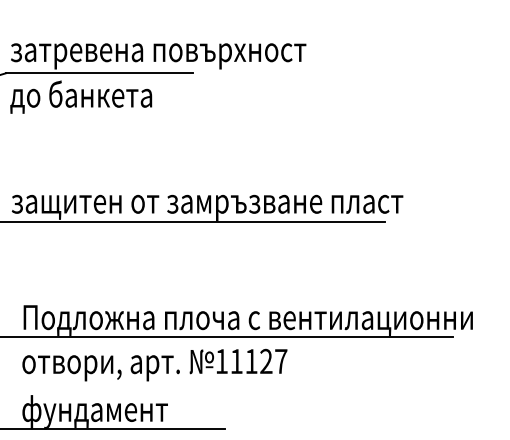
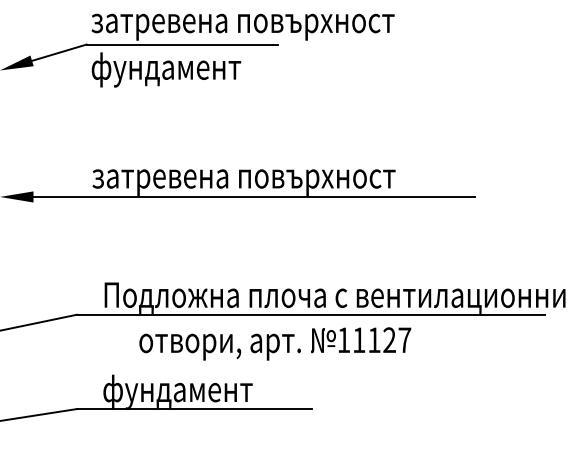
text: (83, 97) -> (166, 69), до банкета -> фундамент
text: (221, 207) -> (307, 182), защитен от замръзване пласт -> затревена повърхност
text: (155, 364) -> (275, 343), moved

